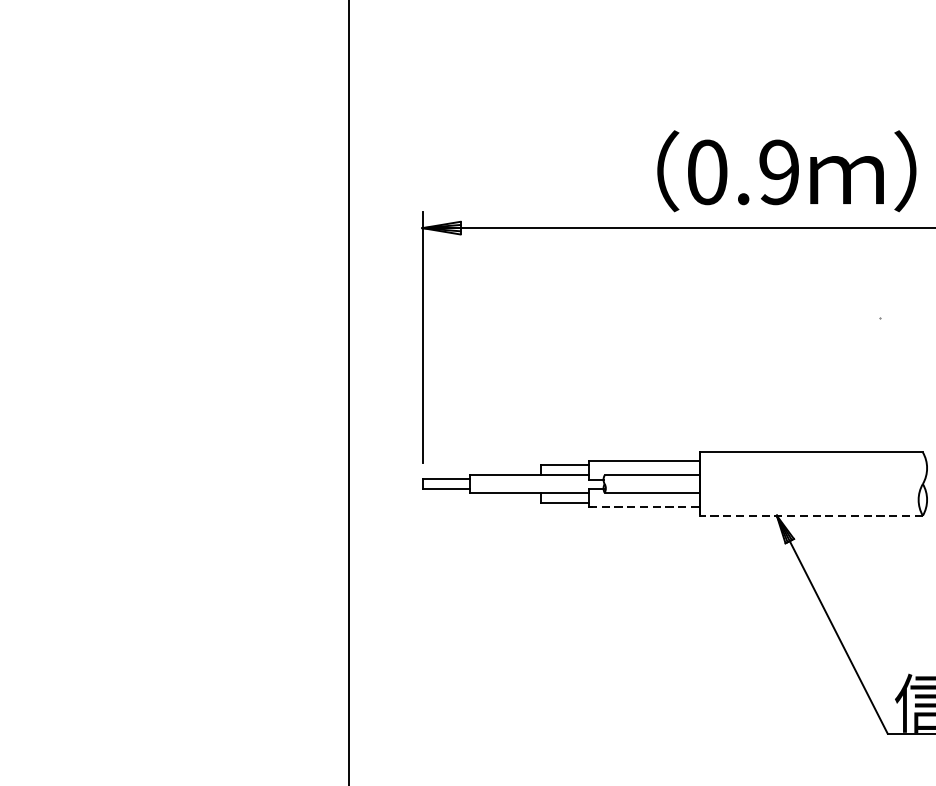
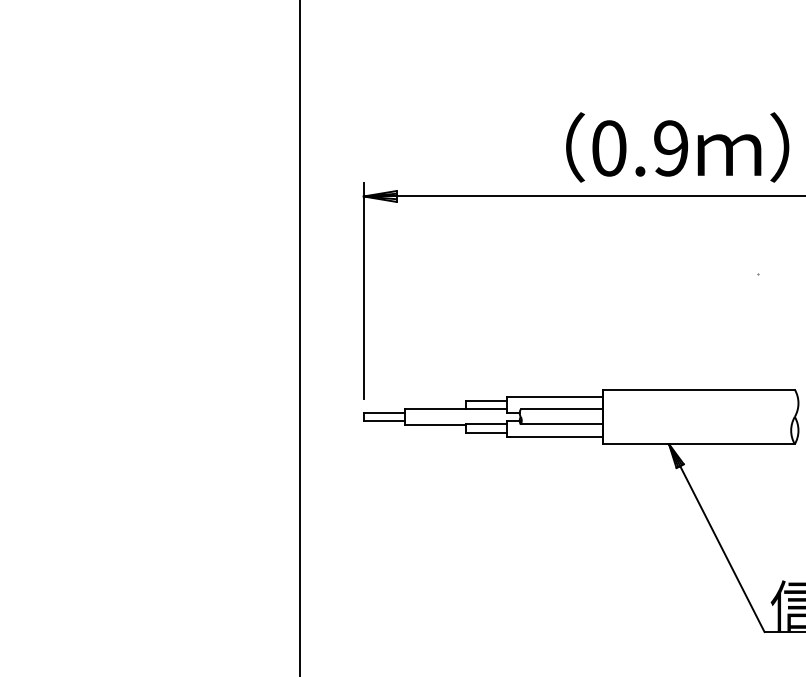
line: (643, 506) -> (554, 436), dashed -> solid
line: (811, 516) -> (698, 444), dashed -> solid

